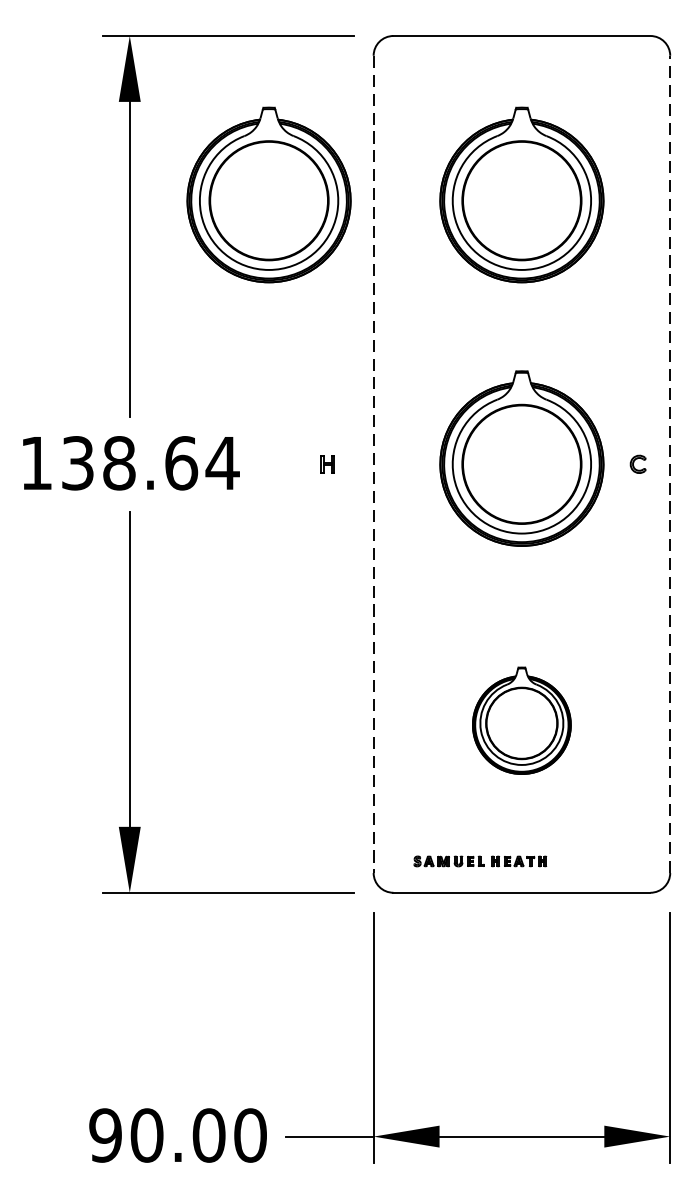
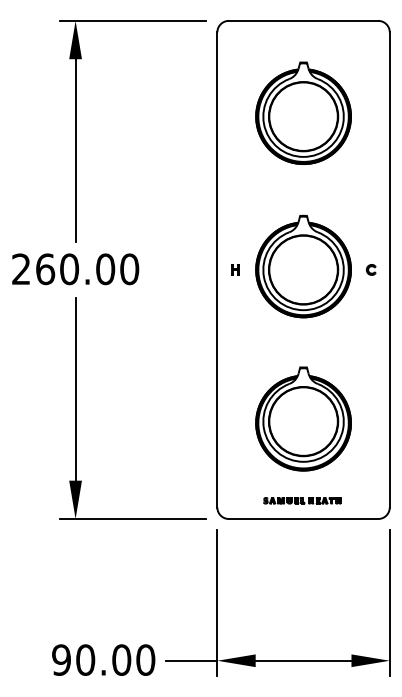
part: (268, 193) -> (156, 112), removed
text: (129, 463) -> (75, 269), 138.64 -> 260.00
part: (327, 463) -> (235, 269), moved
line: (373, 463) -> (217, 269), dashed -> solid
line: (669, 463) -> (389, 269), dashed -> solid
part: (521, 719) -> (303, 418), size x1.67
part: (480, 860) -> (302, 500), moved

